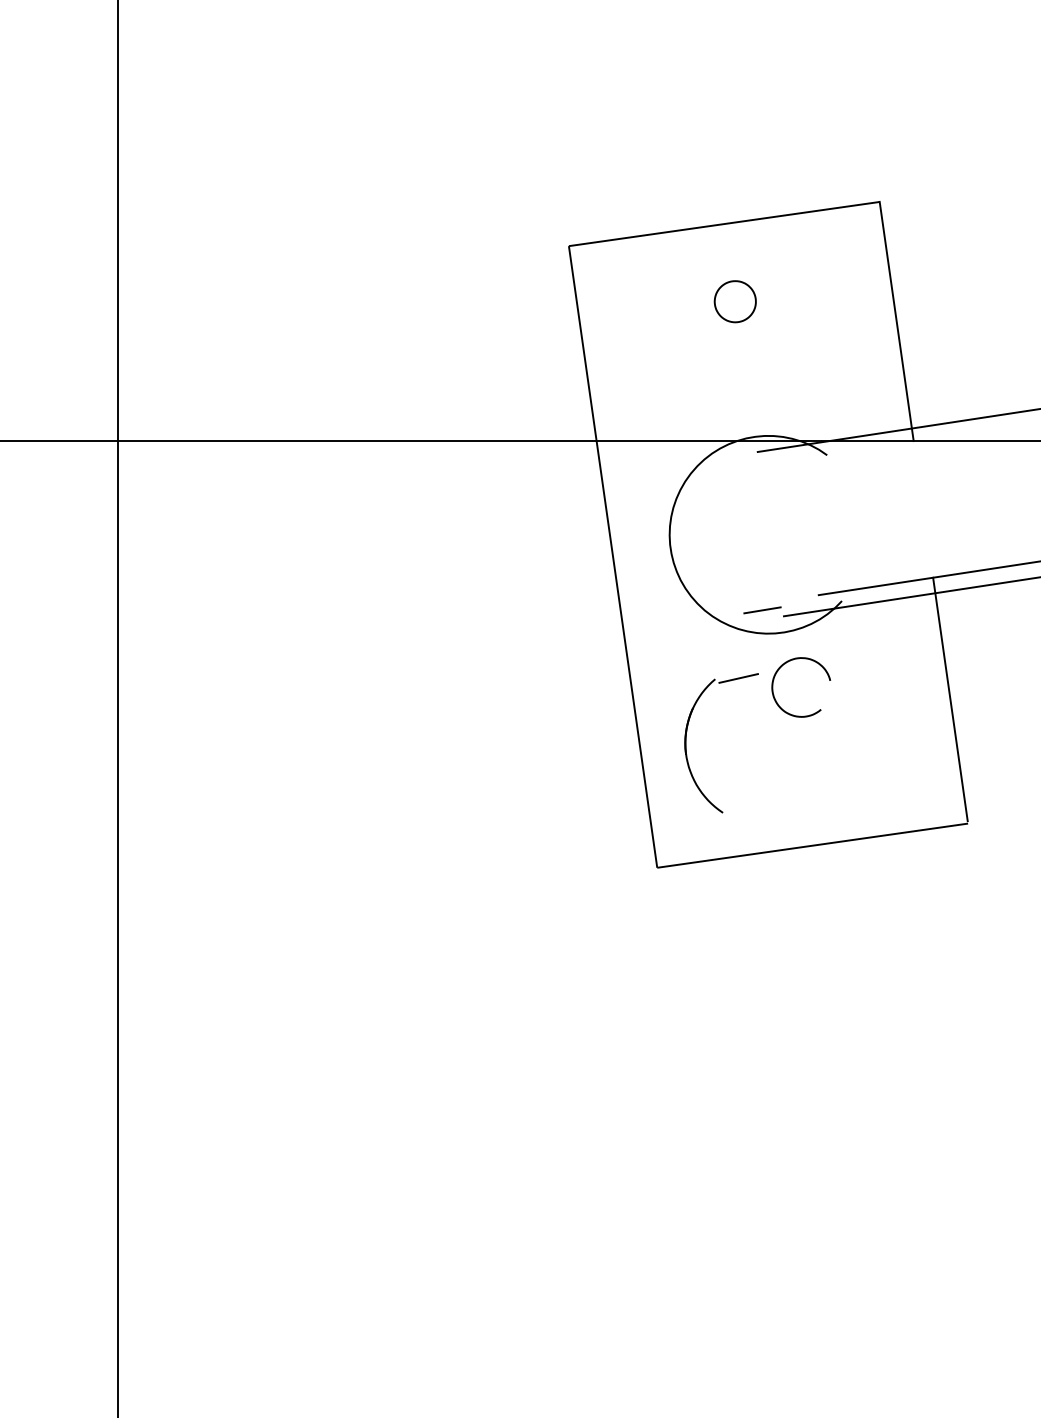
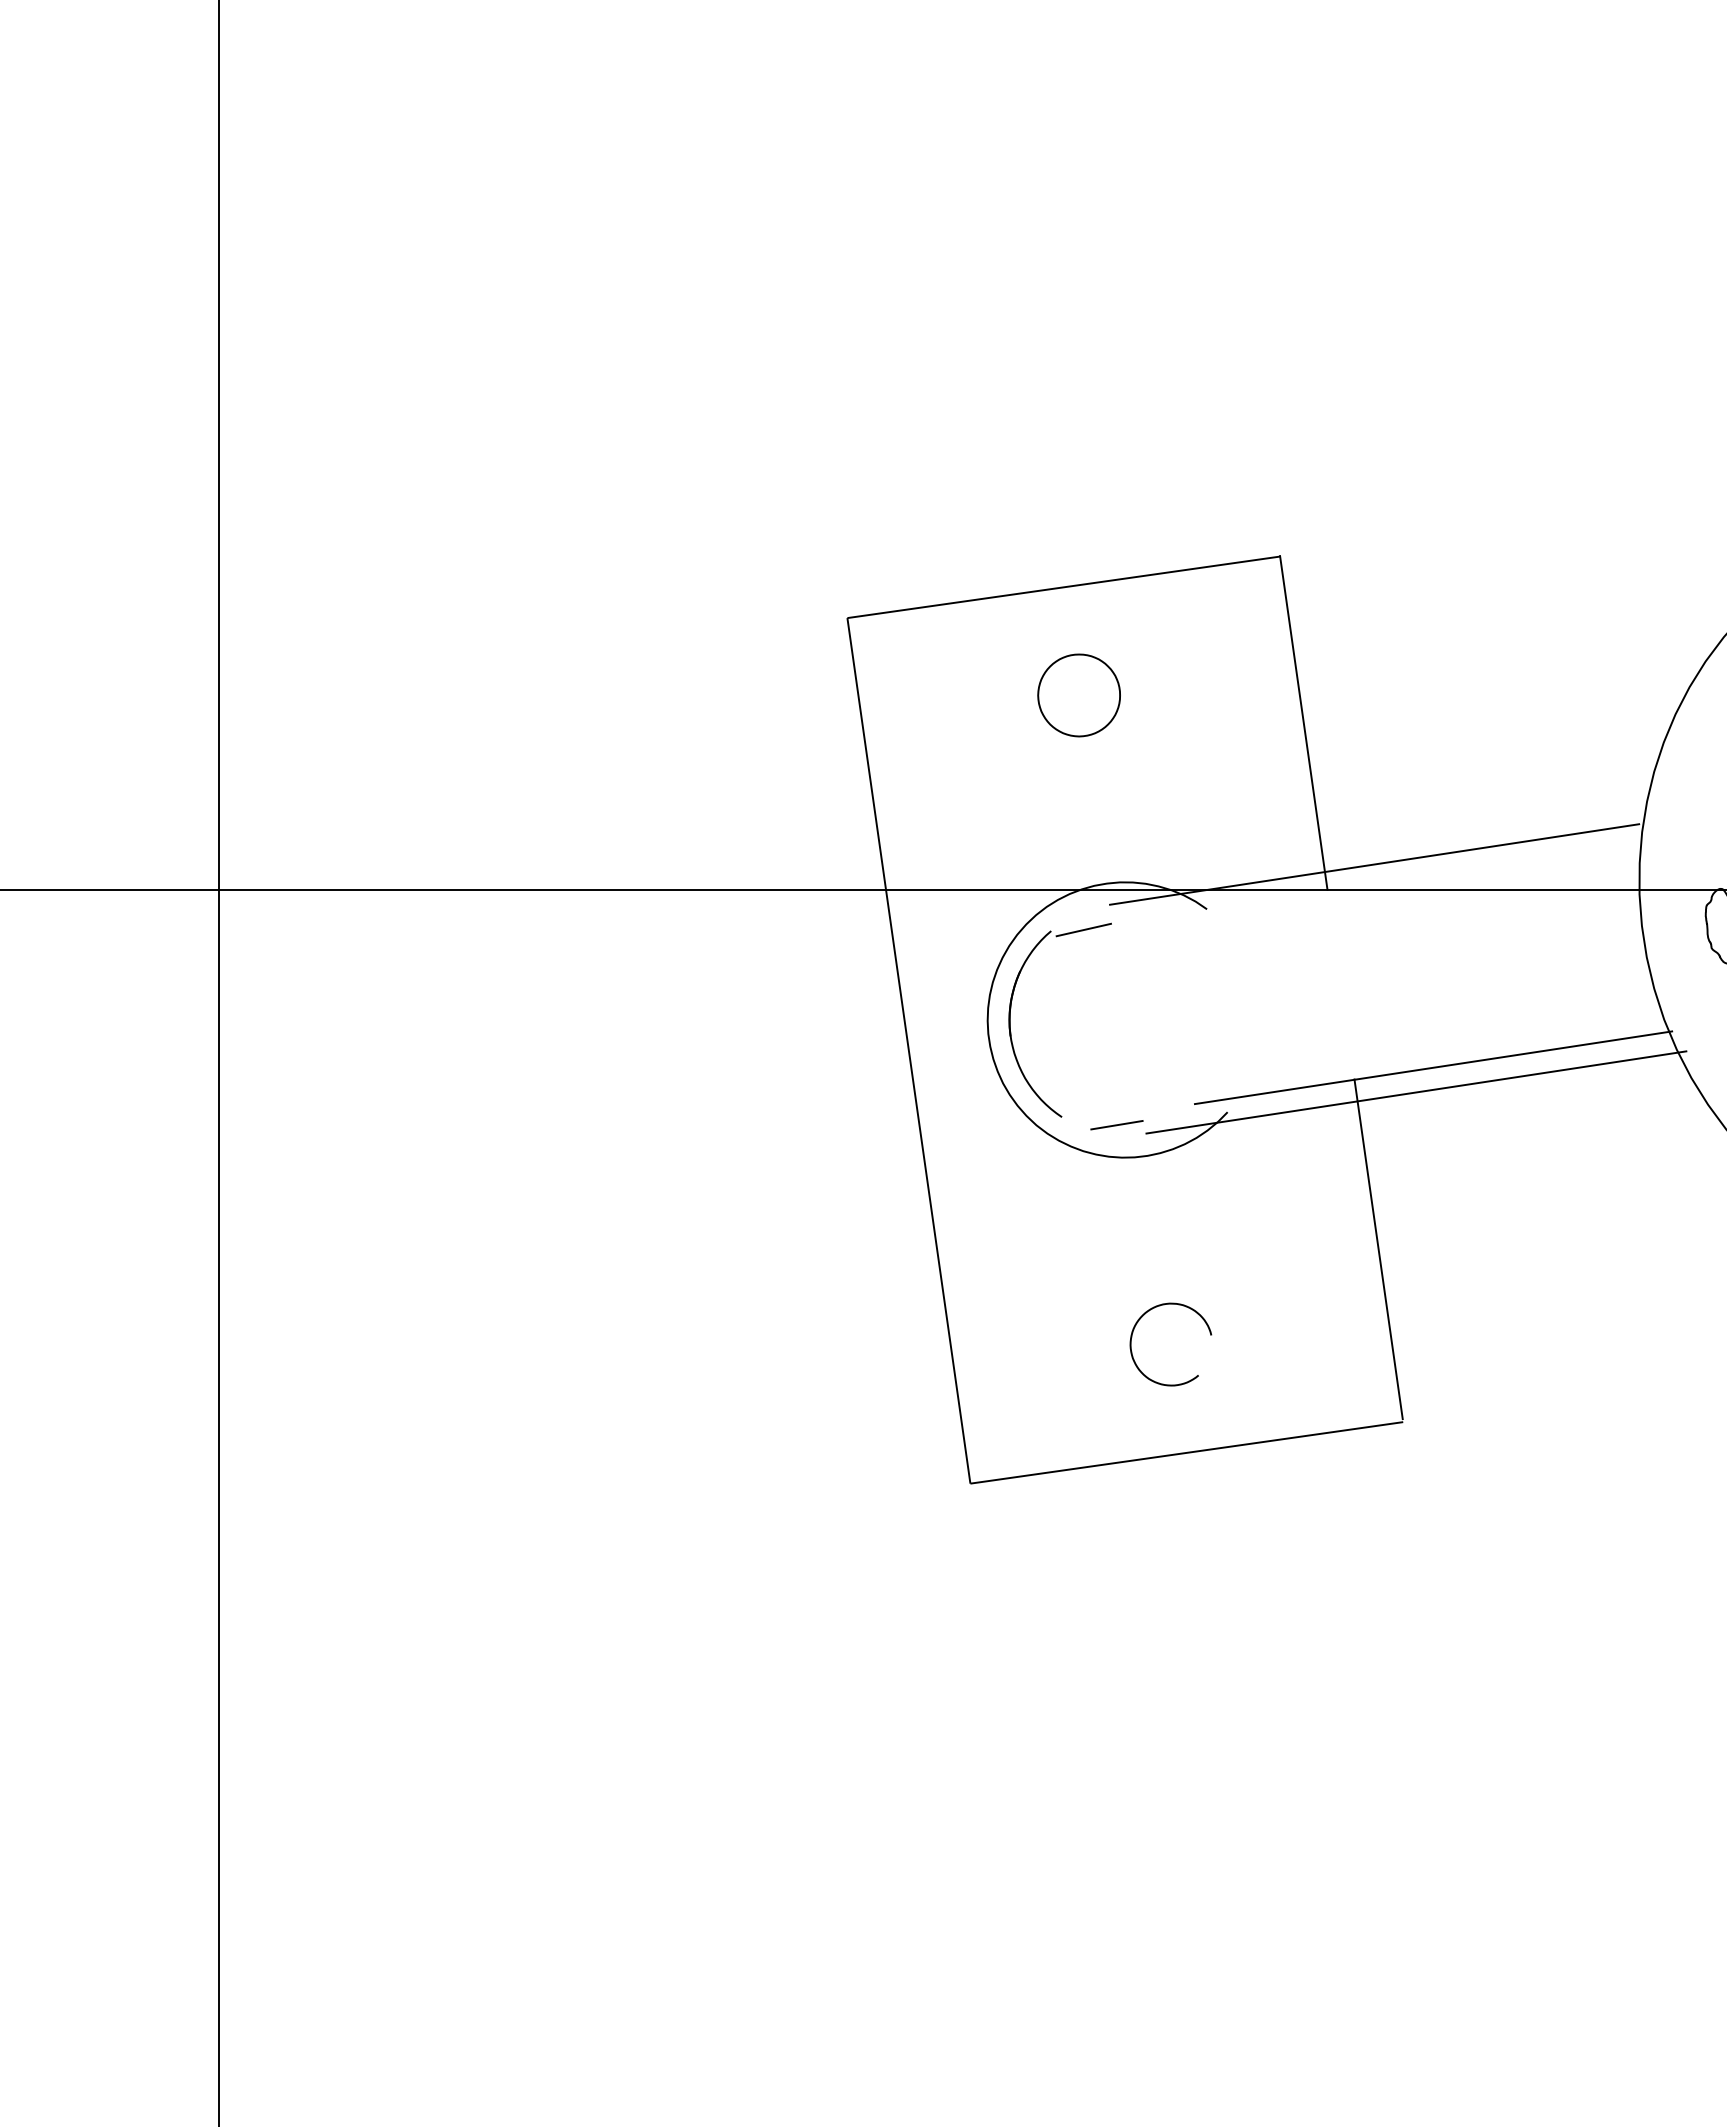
part: (734, 301) -> (1078, 695), size x1.43
curve: (773, 682) -> (1132, 1337), moved
part: (686, 742) -> (1010, 1019), moved

